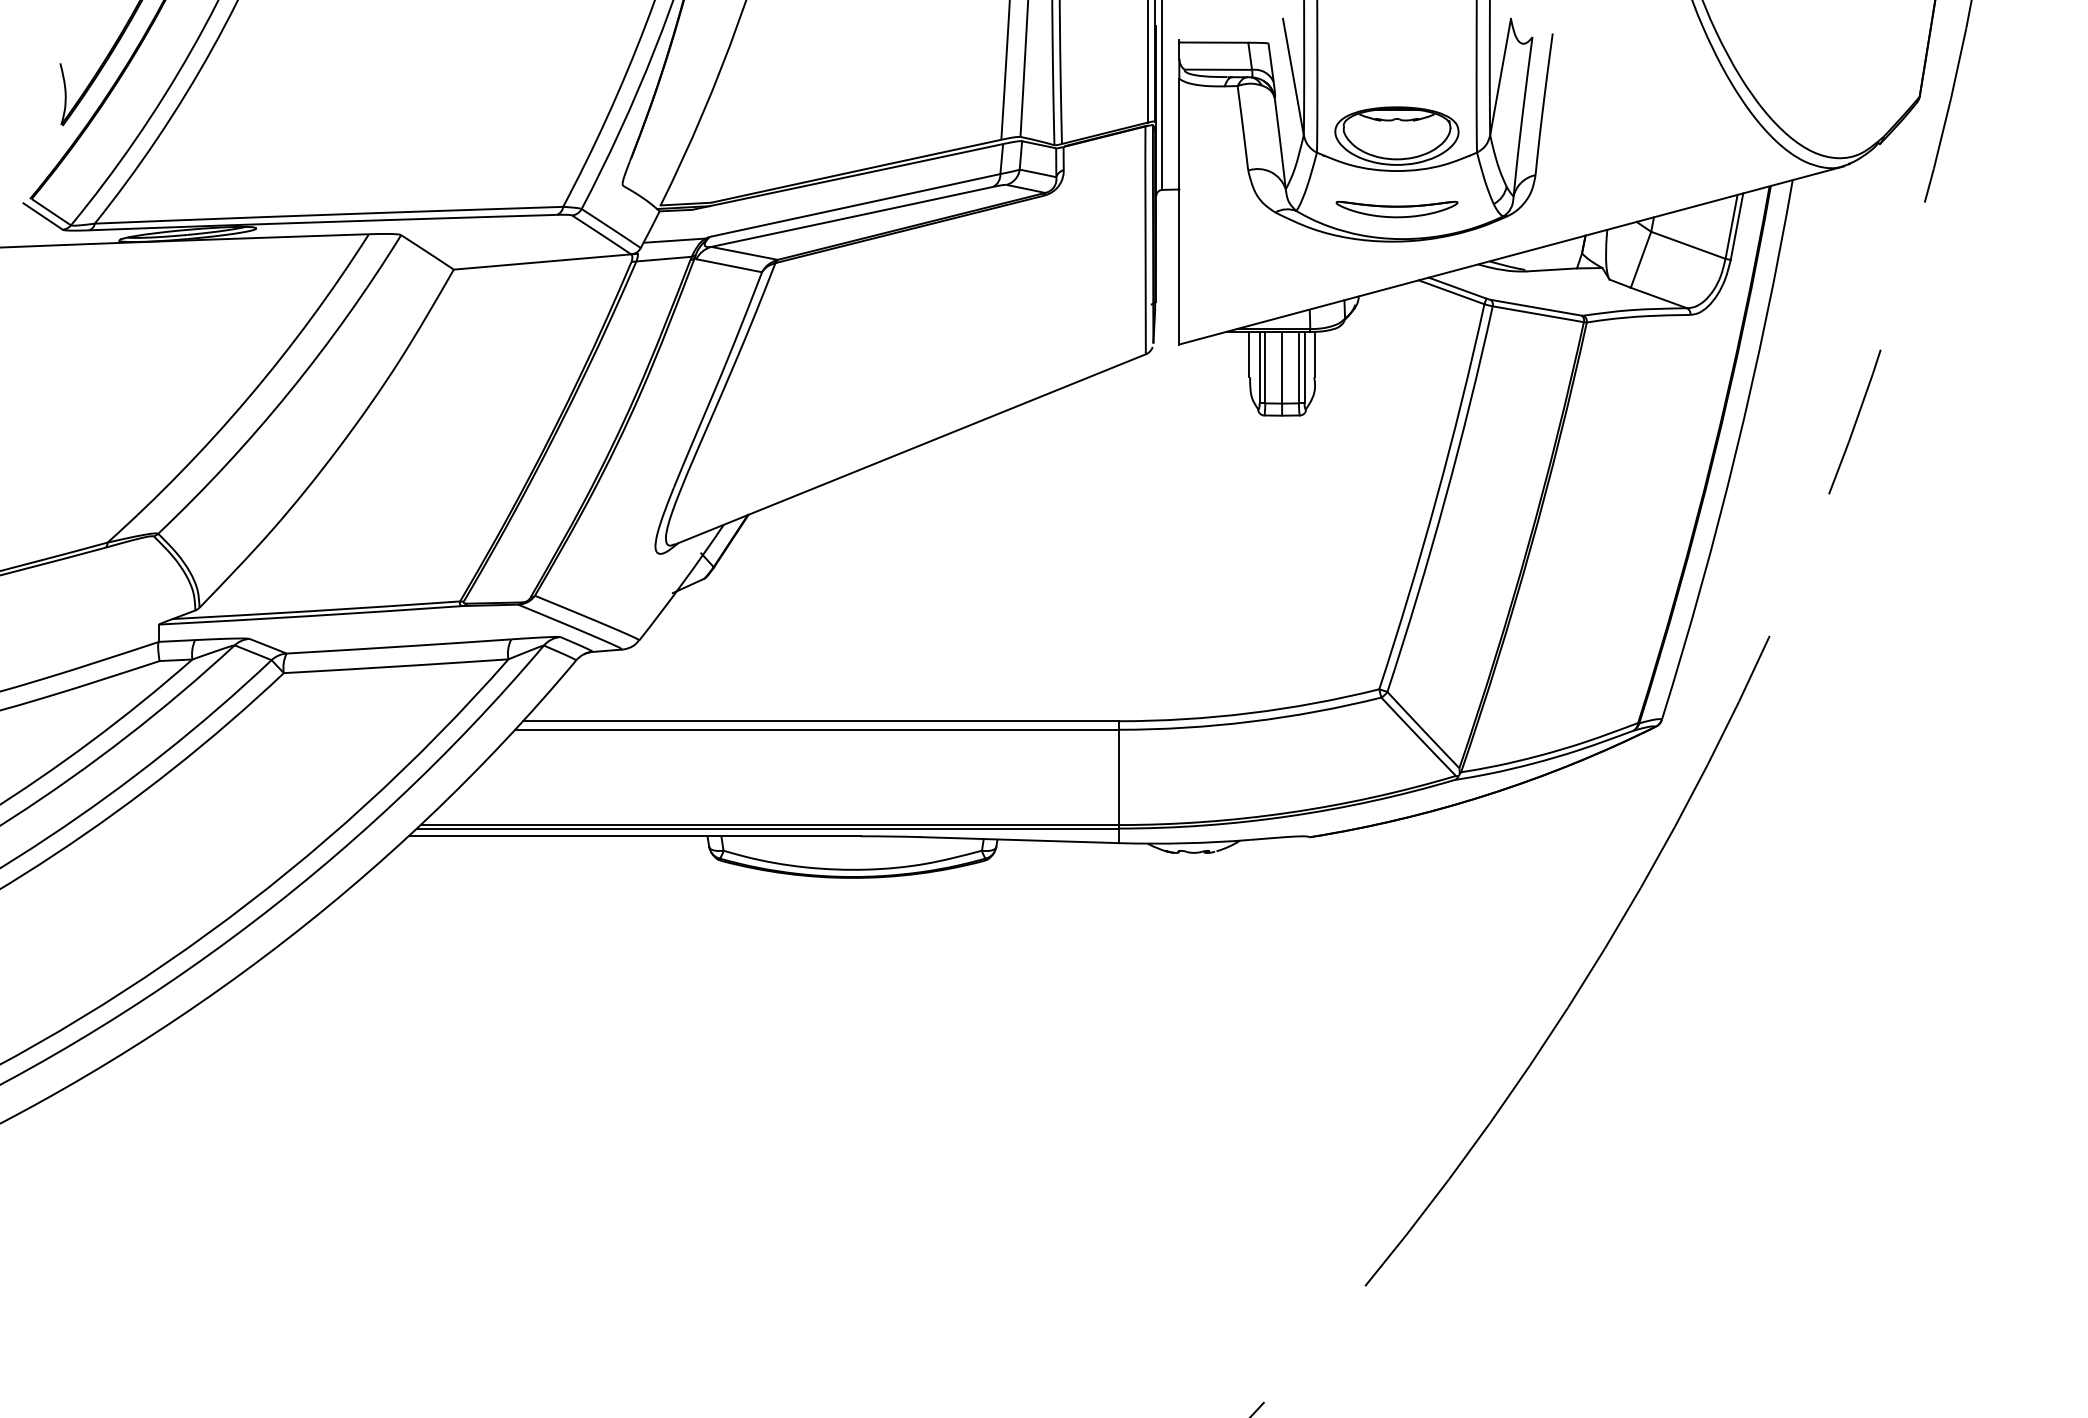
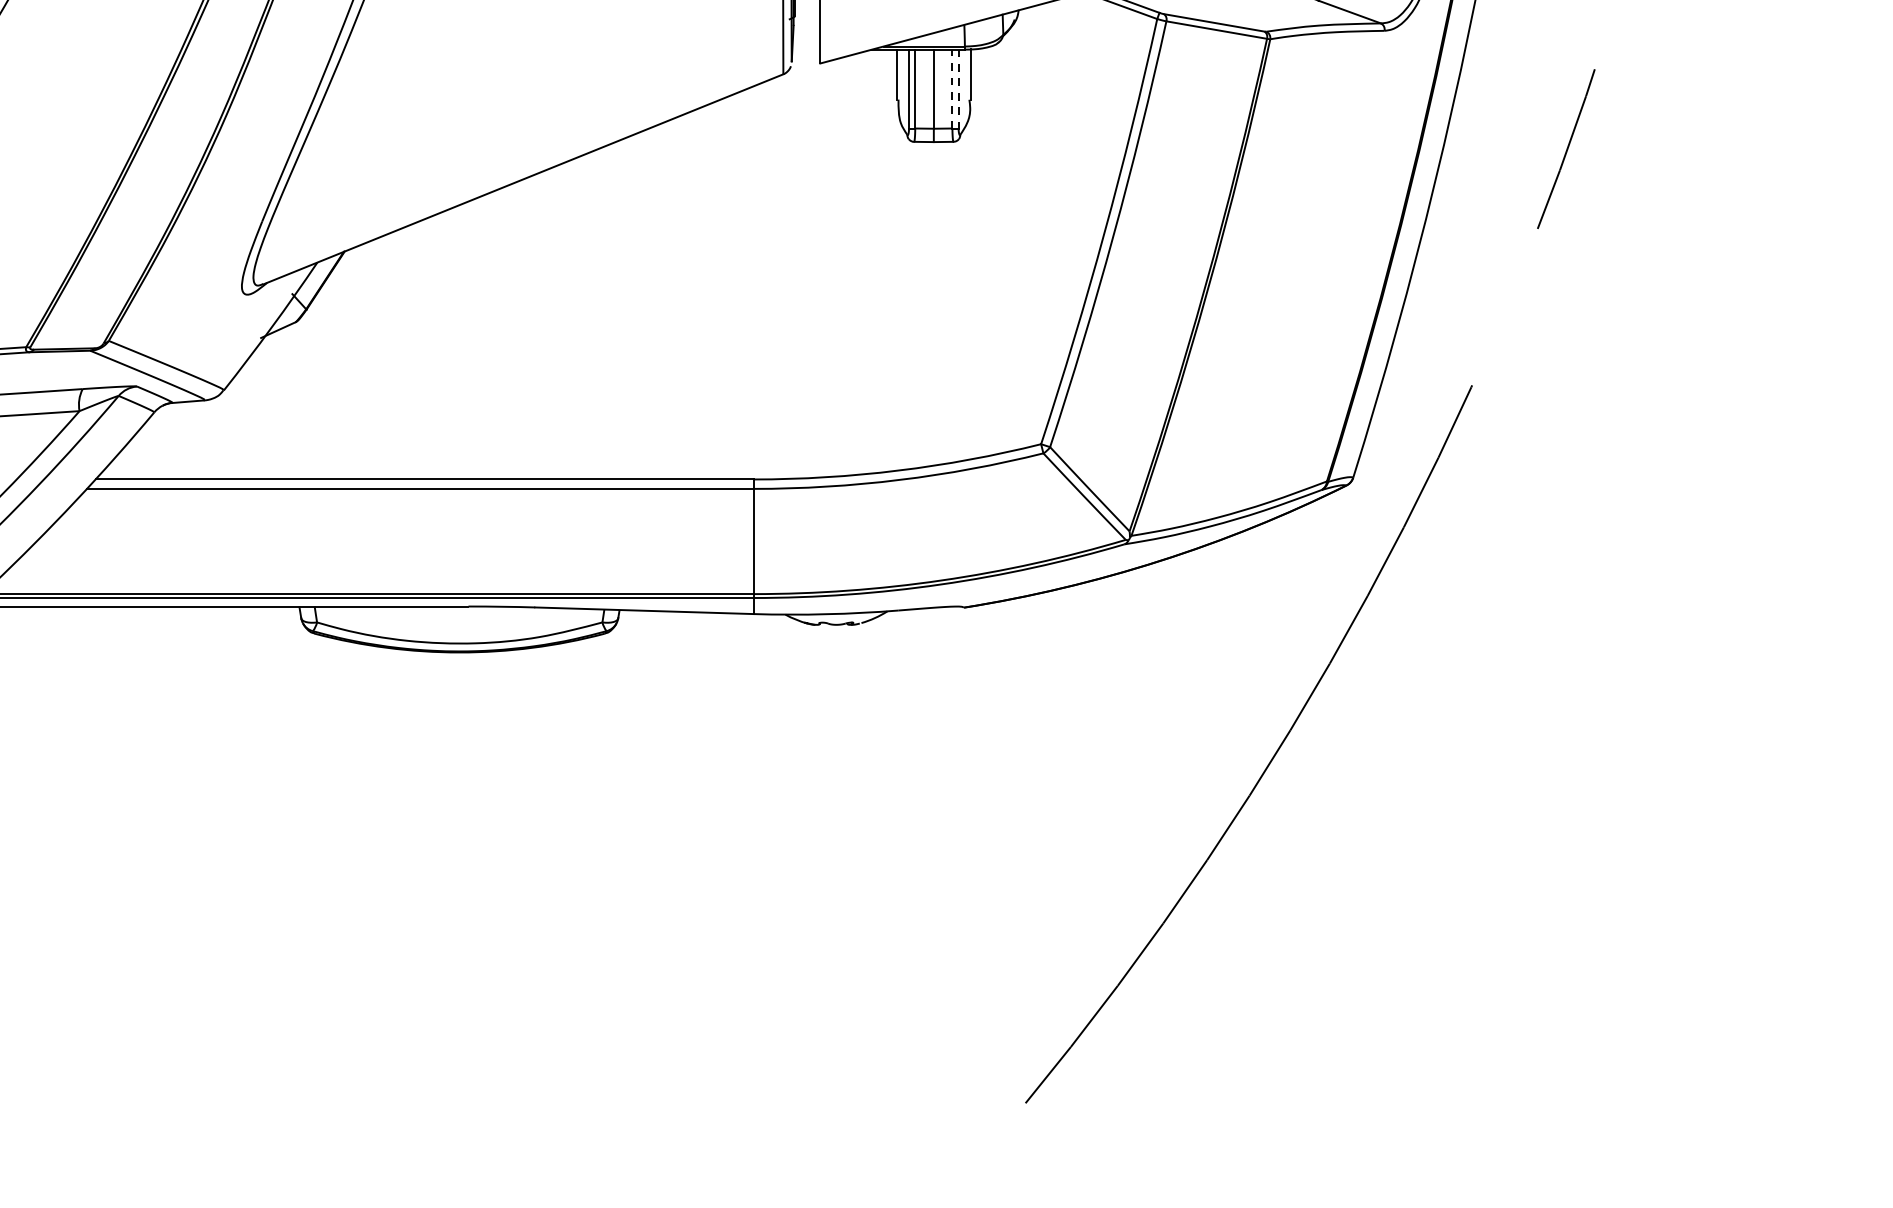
line: (1298, 367) -> (951, 88), solid -> dashed
line: (1304, 367) -> (958, 88), solid -> dashed

